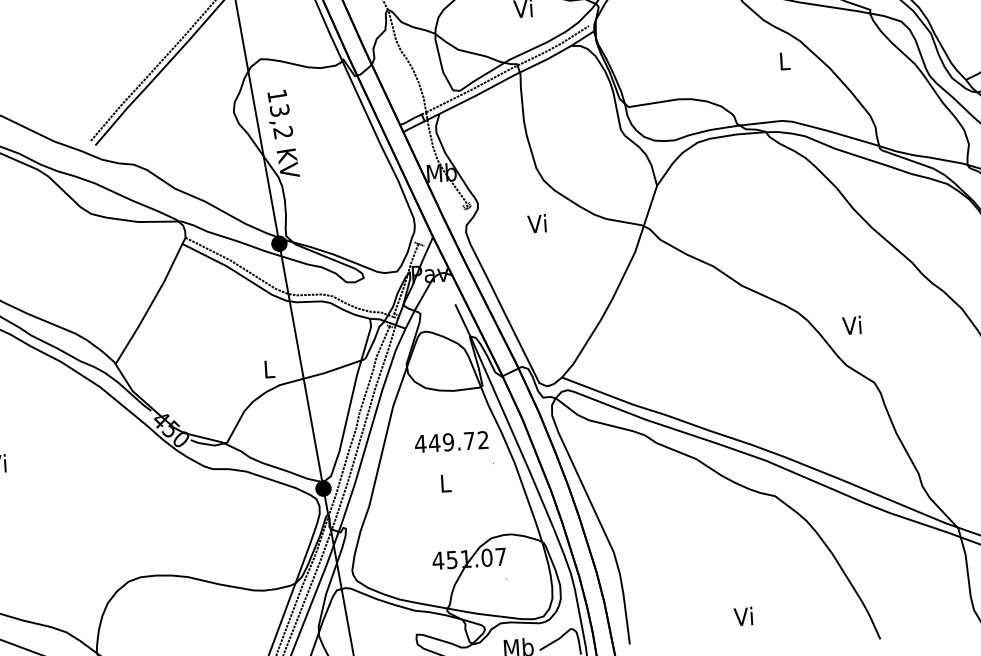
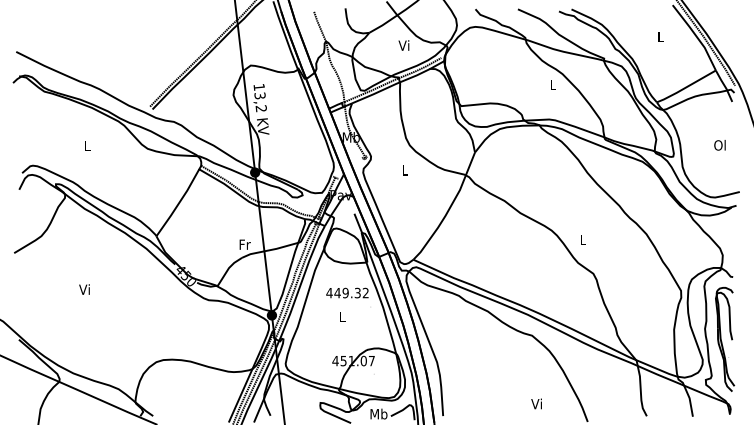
text: (537, 222) -> (404, 169), Vi -> L
text: (851, 324) -> (582, 239), Vi -> L
text: (268, 369) -> (244, 244), L -> Fr
text: (468, 440) -> (357, 292), 449.72 -> 449.32
text: (743, 615) -> (536, 403), moved

